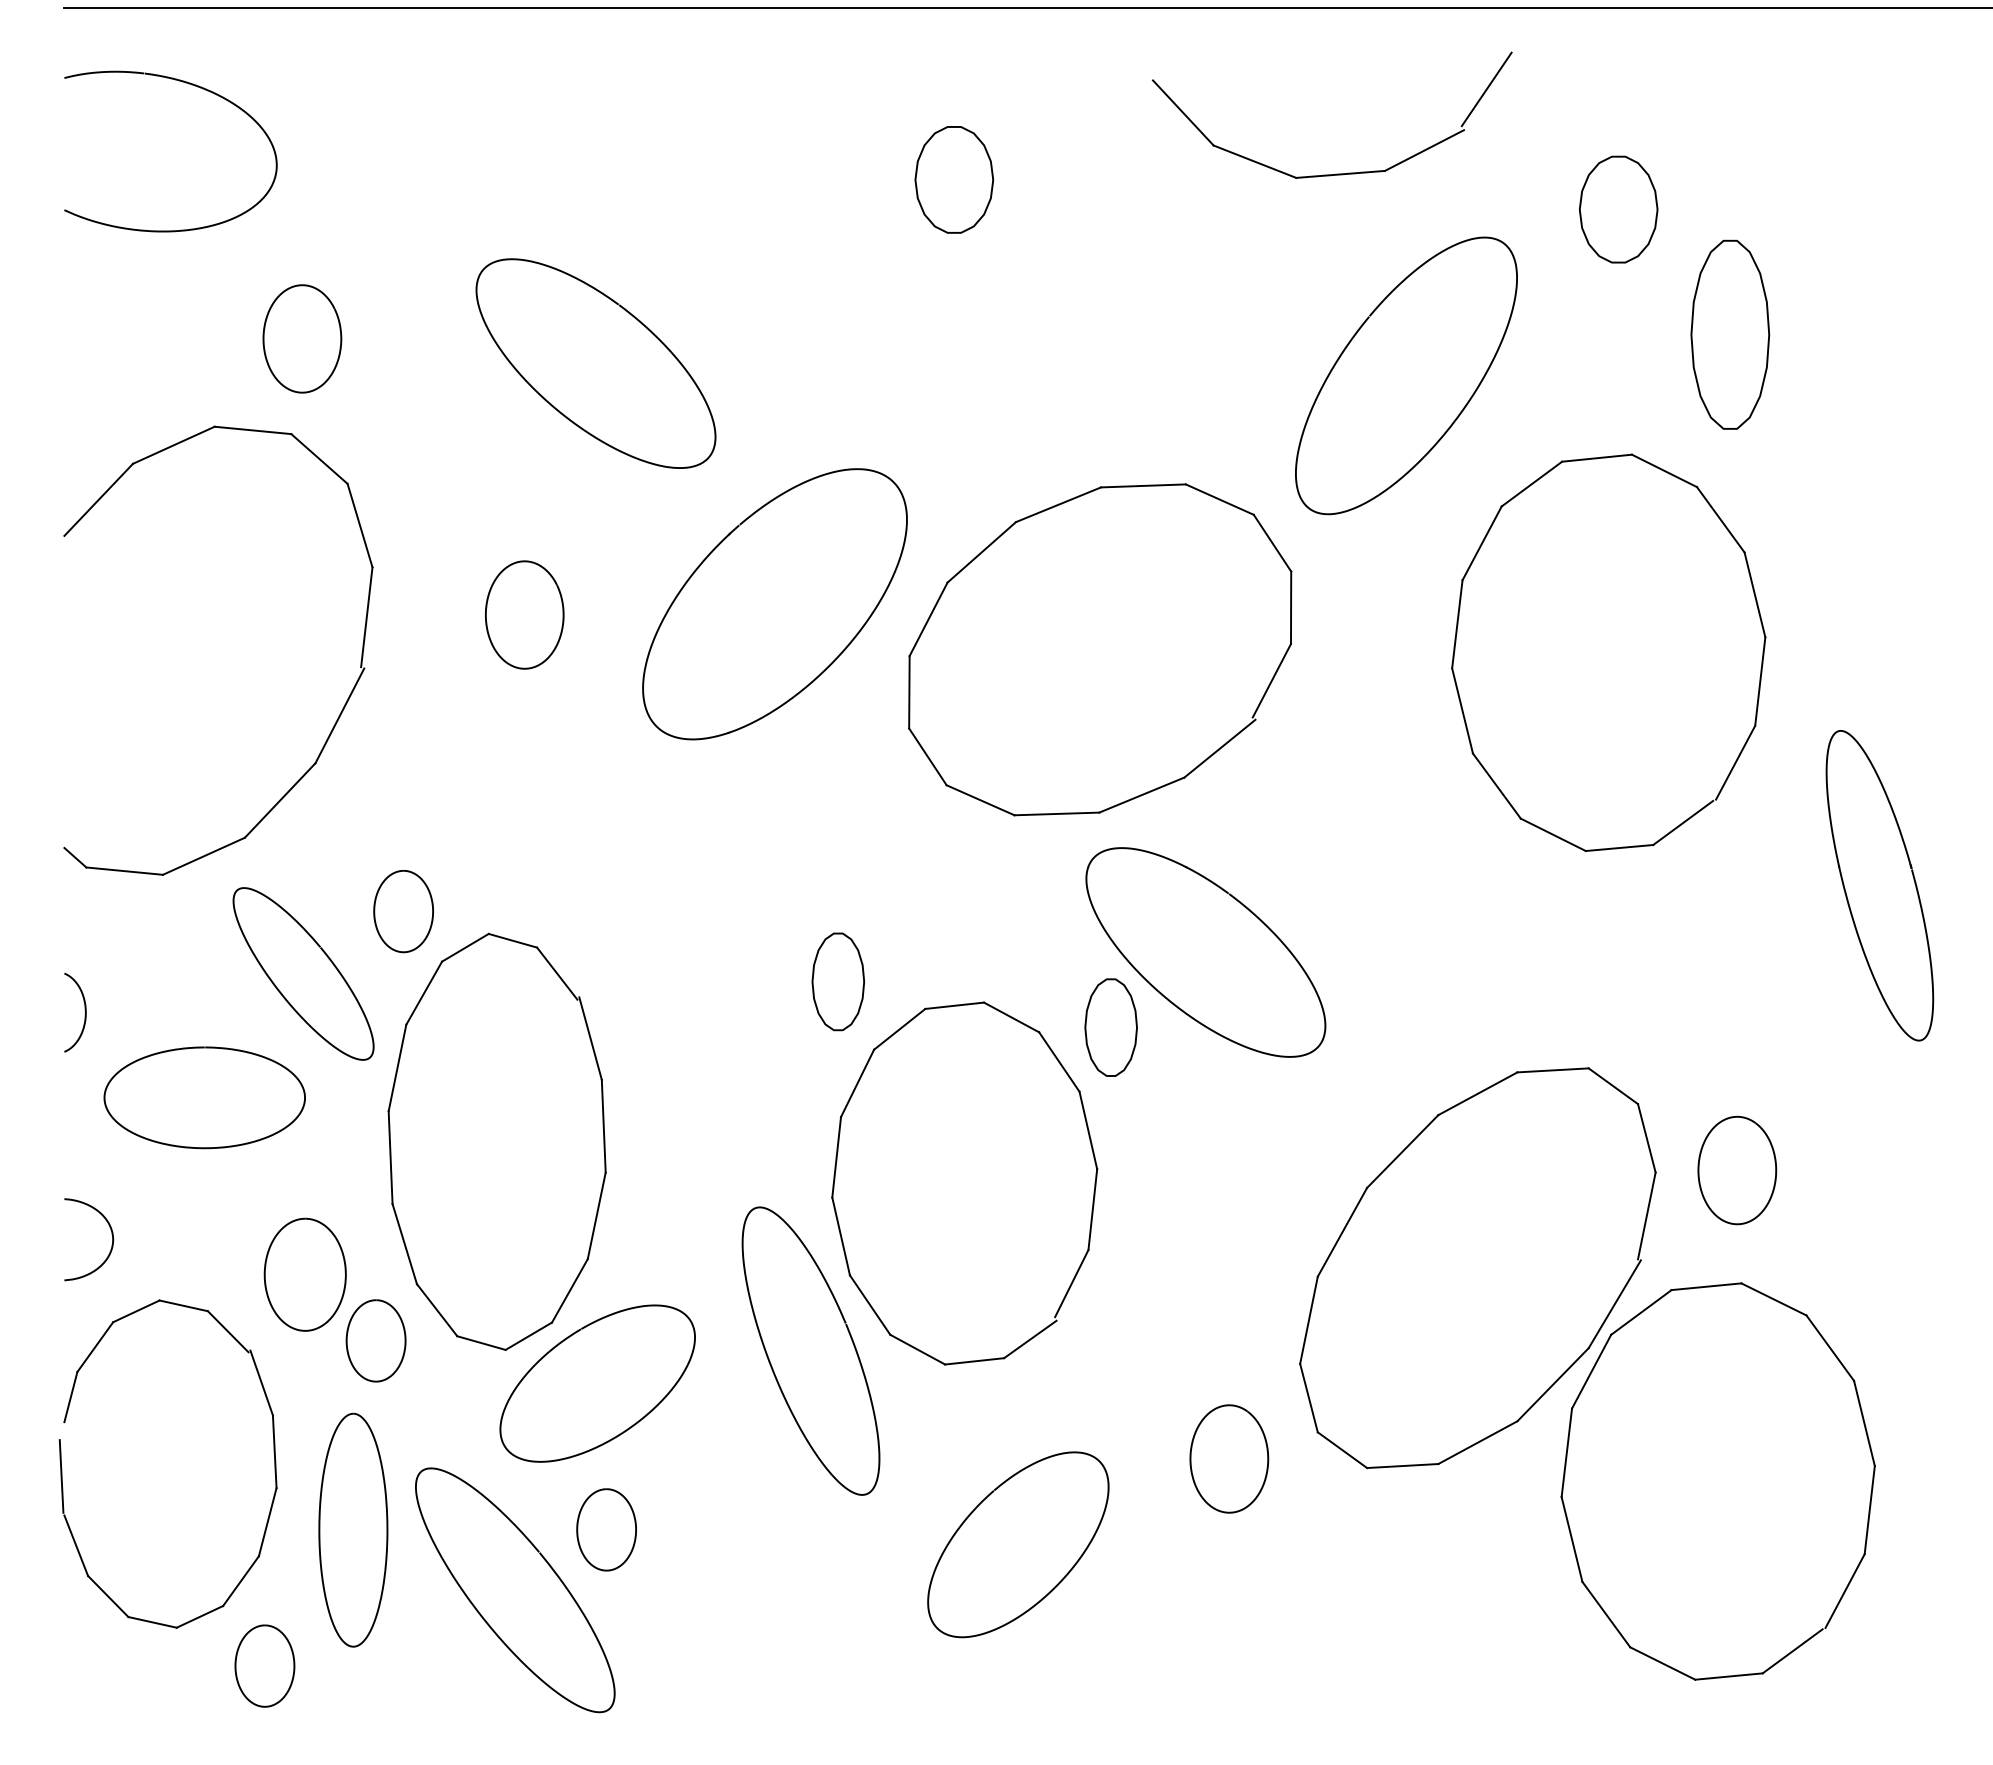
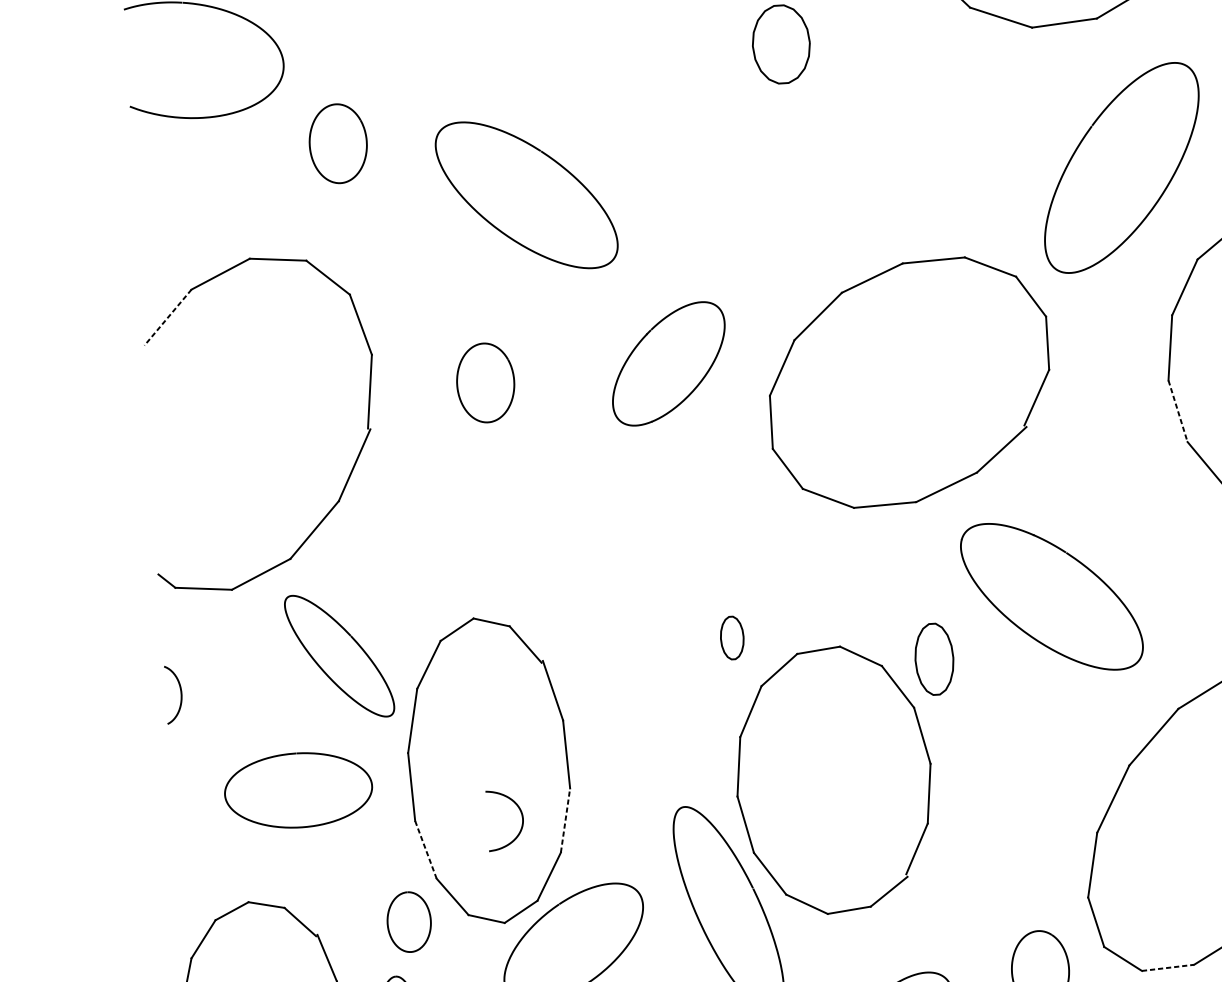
curve: (339, 330) -> (365, 135), moved
line: (98, 499) -> (167, 317), solid -> dashed
part: (774, 604) -> (668, 364), size x0.6
line: (1462, 710) -> (1177, 410), solid -> dashed
curve: (375, 911) -> (389, 607), removed
part: (1205, 952) -> (1051, 596), moved
part: (838, 981) -> (732, 637), size x0.6
curve: (204, 1048) -> (296, 754), moved
line: (596, 1215) -> (565, 820), solid -> dashed
curve: (111, 1234) -> (521, 815), moved
line: (404, 1244) -> (425, 850), solid -> dashed
curve: (266, 1266) -> (325, 872), removed
line: (1402, 1466) -> (1167, 968), solid -> dashed

